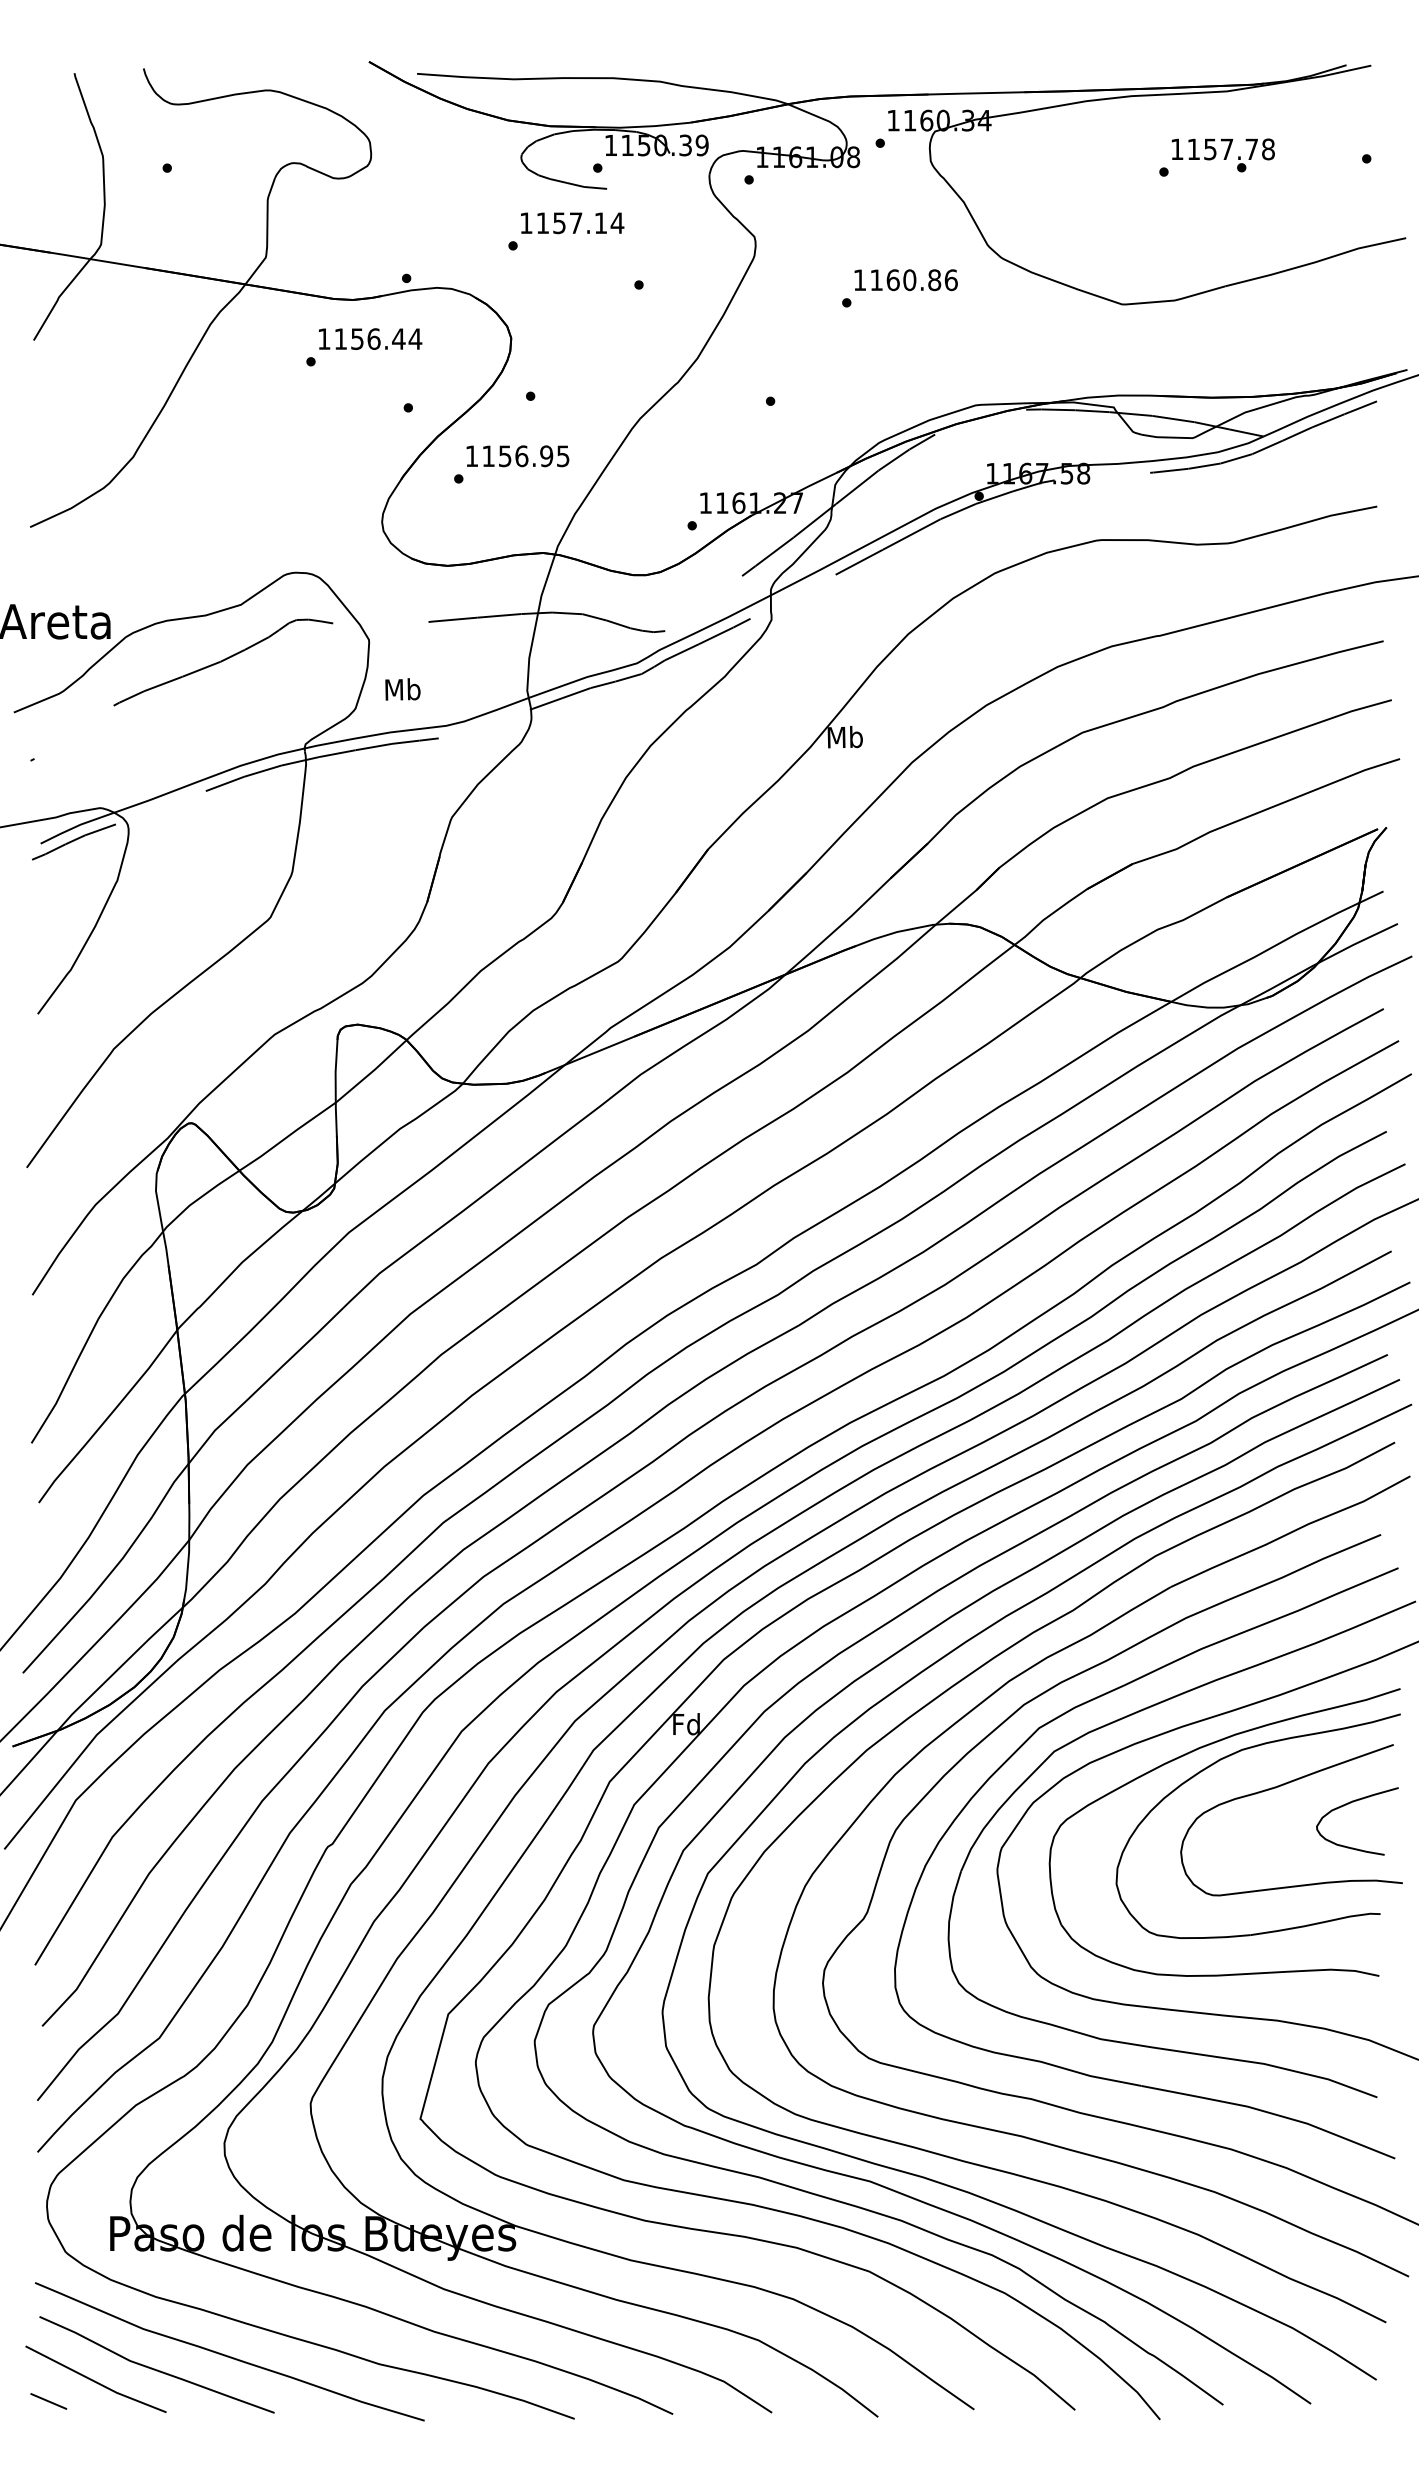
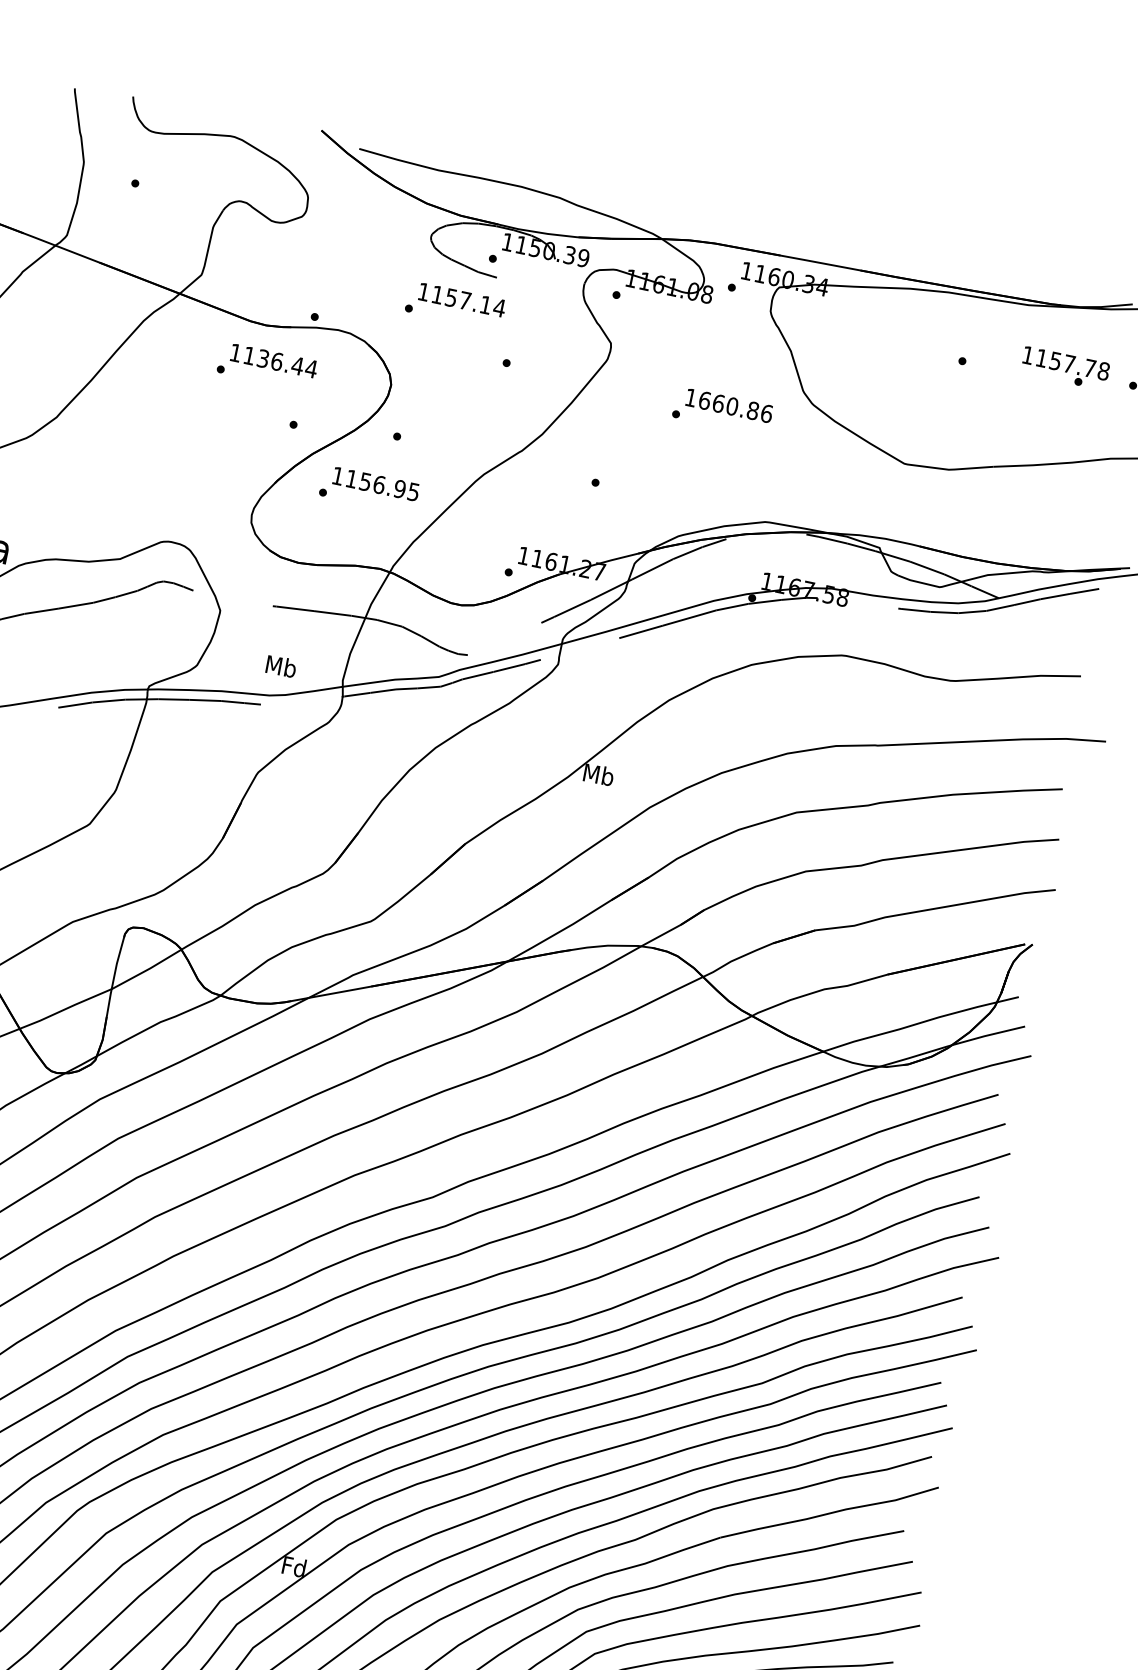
text: (1222, 155) -> (1064, 368), moved
text: (876, 280) -> (704, 400), 1160.86 -> 1660.86
text: (357, 338) -> (263, 358), 1156.44 -> 1136.44
text: (402, 689) -> (280, 666), moved

